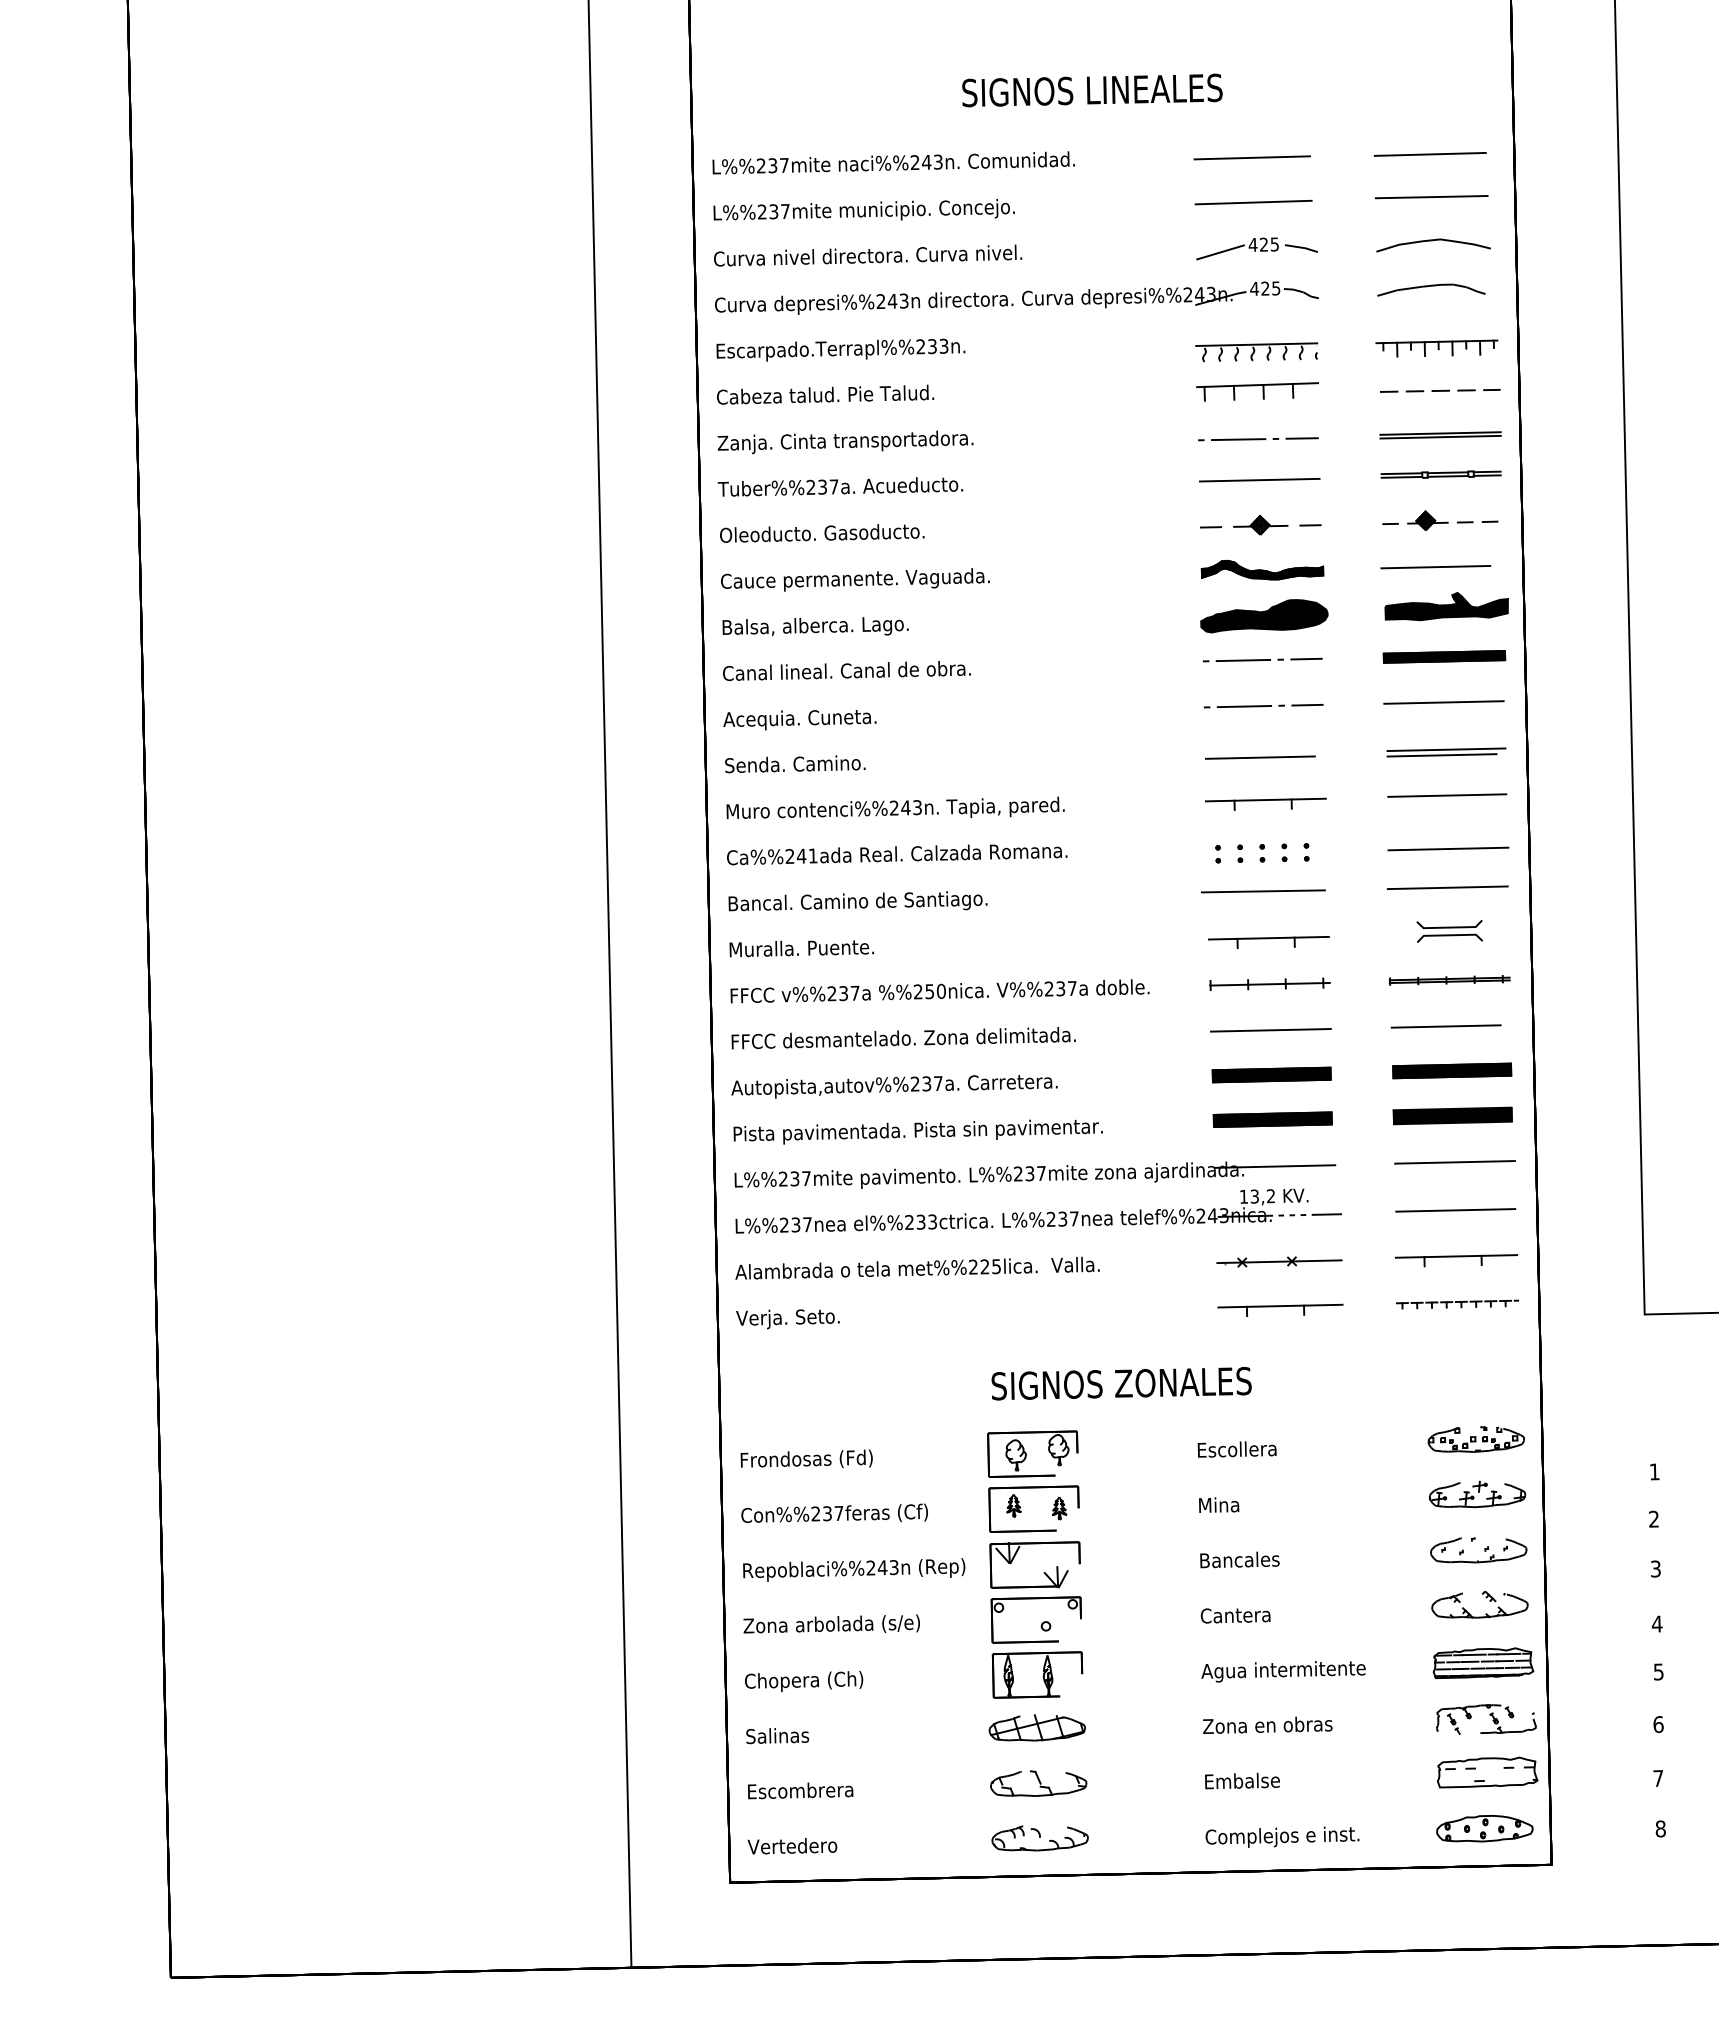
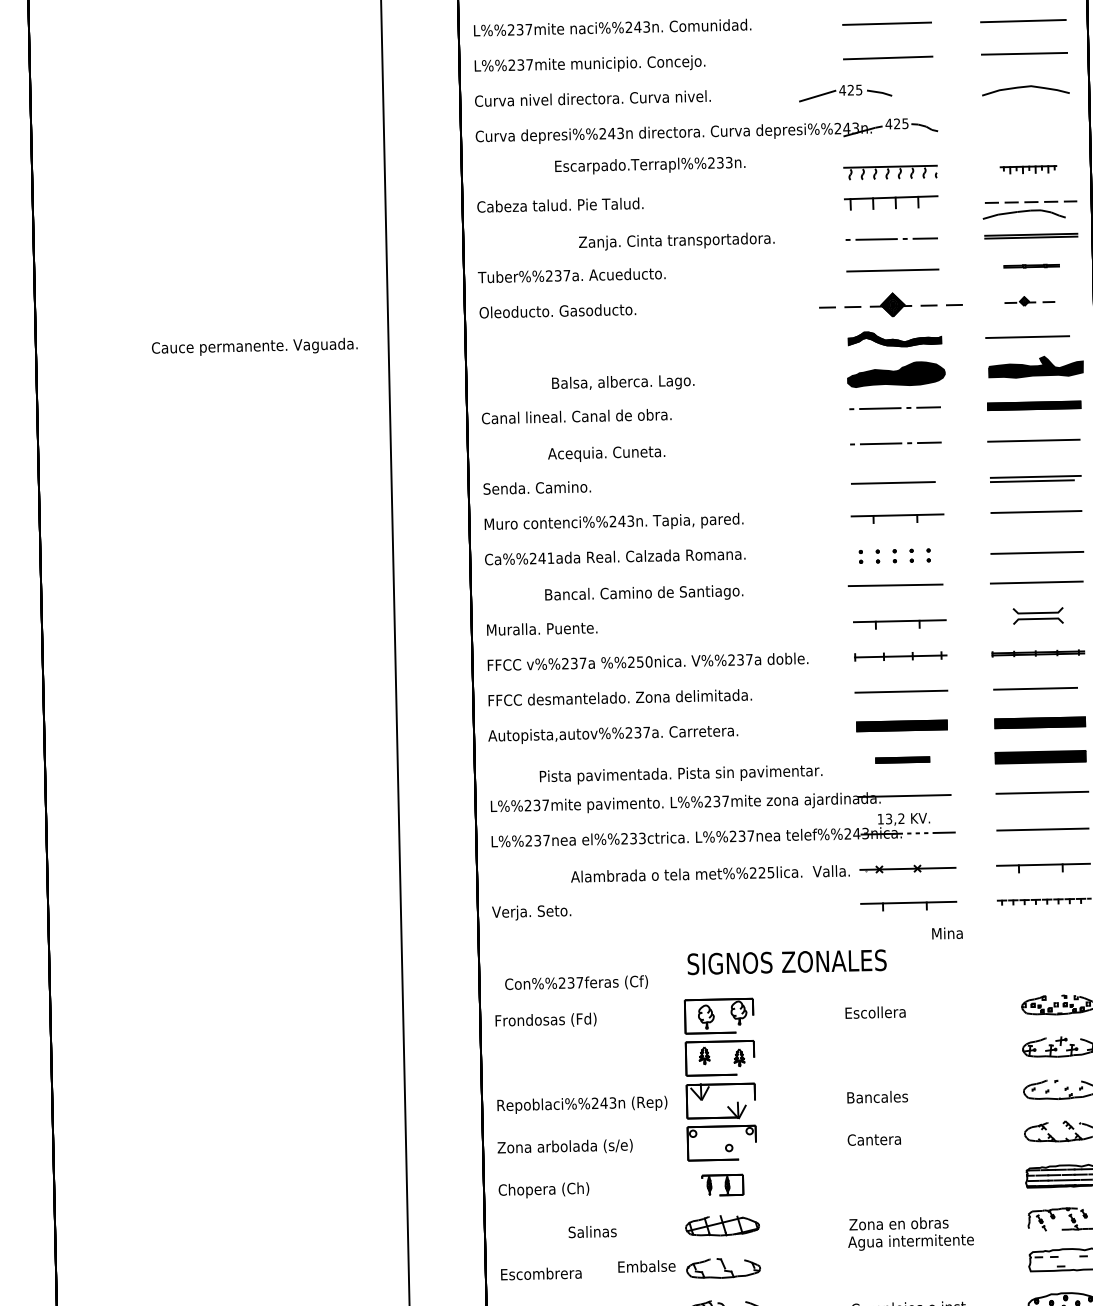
part: (1256, 248) -> (845, 93), moved
curve: (1431, 286) -> (1024, 211), moved
part: (1436, 348) -> (1028, 169), size x0.6
text: (840, 349) -> (649, 165), moved
text: (845, 442) -> (676, 241), moved
part: (1440, 474) -> (1031, 266), size x0.6
part: (1440, 520) -> (1031, 301), size x0.6
part: (1260, 525) -> (893, 305), size x1.6
text: (855, 579) -> (254, 346), moved
text: (815, 626) -> (623, 382), moved
text: (799, 720) -> (606, 454), moved
text: (857, 901) -> (643, 593), moved
part: (1272, 1119) -> (902, 759), size x0.6
text: (917, 1131) -> (680, 774), moved
text: (917, 1267) -> (710, 873), moved
text: (1219, 1504) -> (947, 933), moved
text: (834, 1512) -> (576, 982), moved
text: (1283, 1671) -> (911, 1242), moved
part: (1037, 1674) -> (722, 1184), size x0.6
text: (777, 1736) -> (592, 1232), moved
text: (1242, 1780) -> (646, 1266), moved

